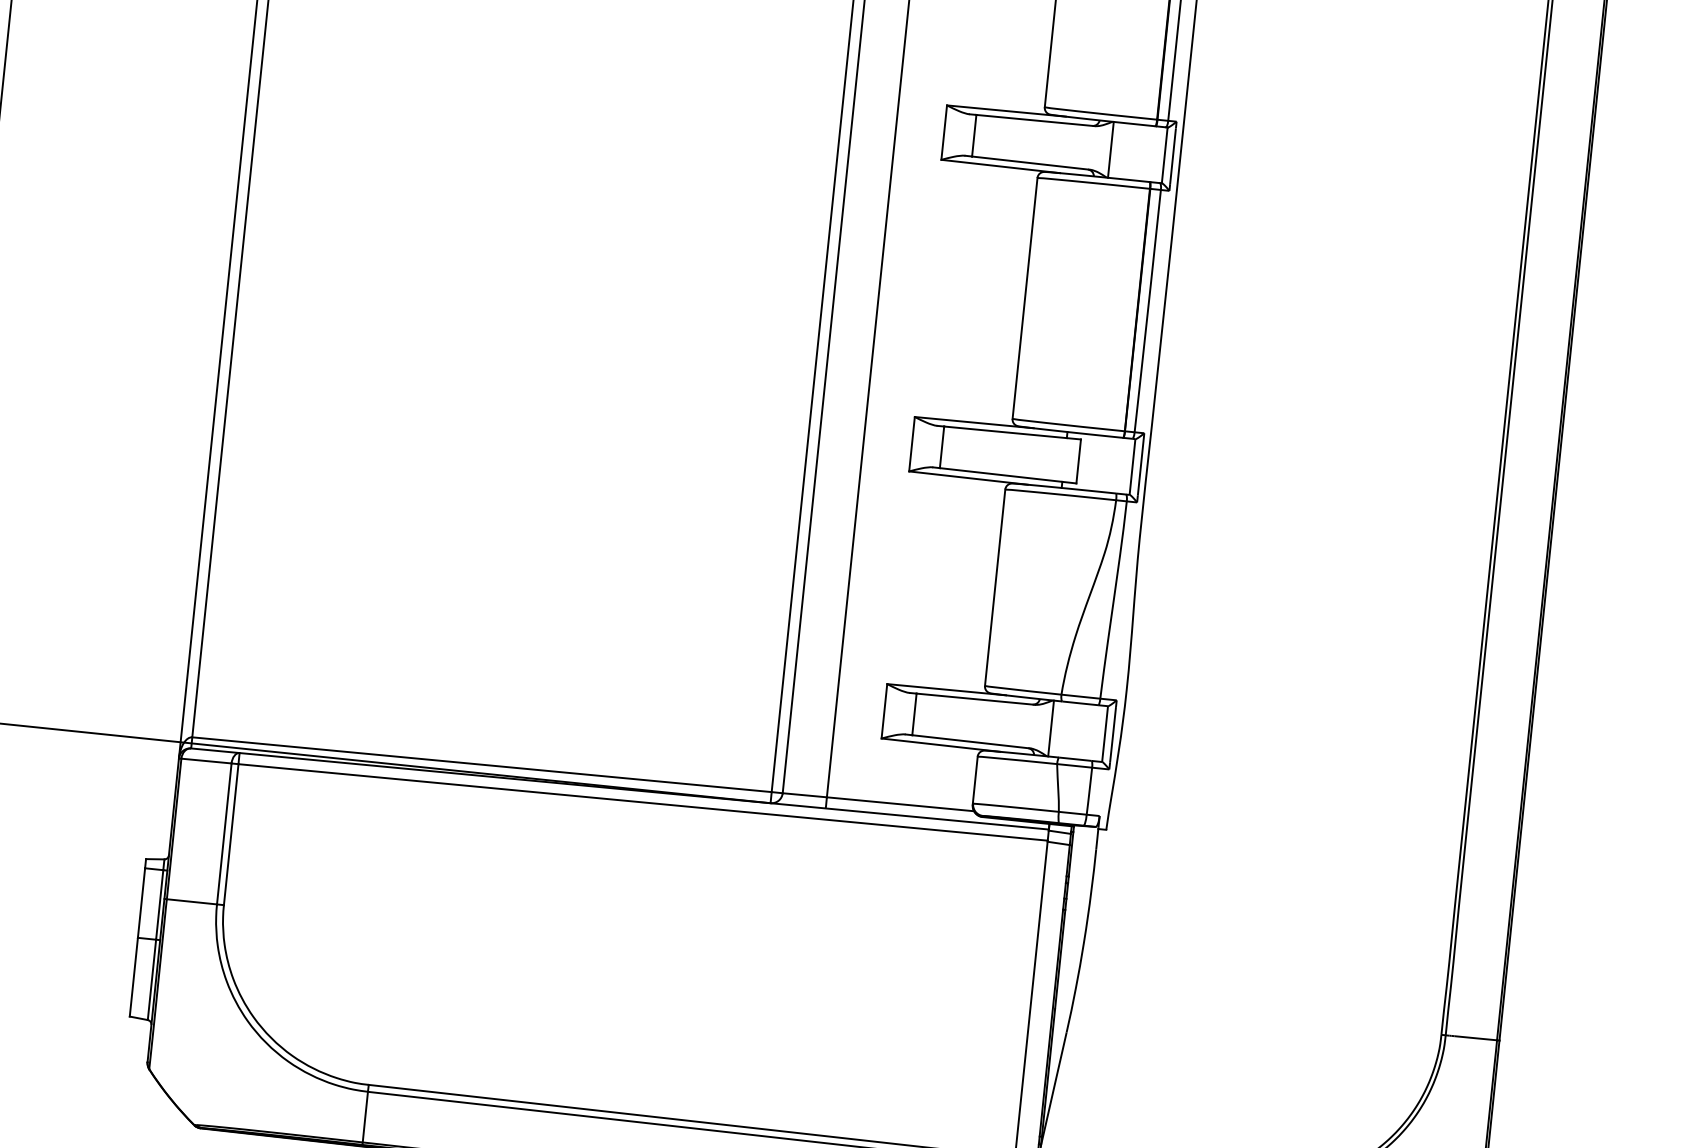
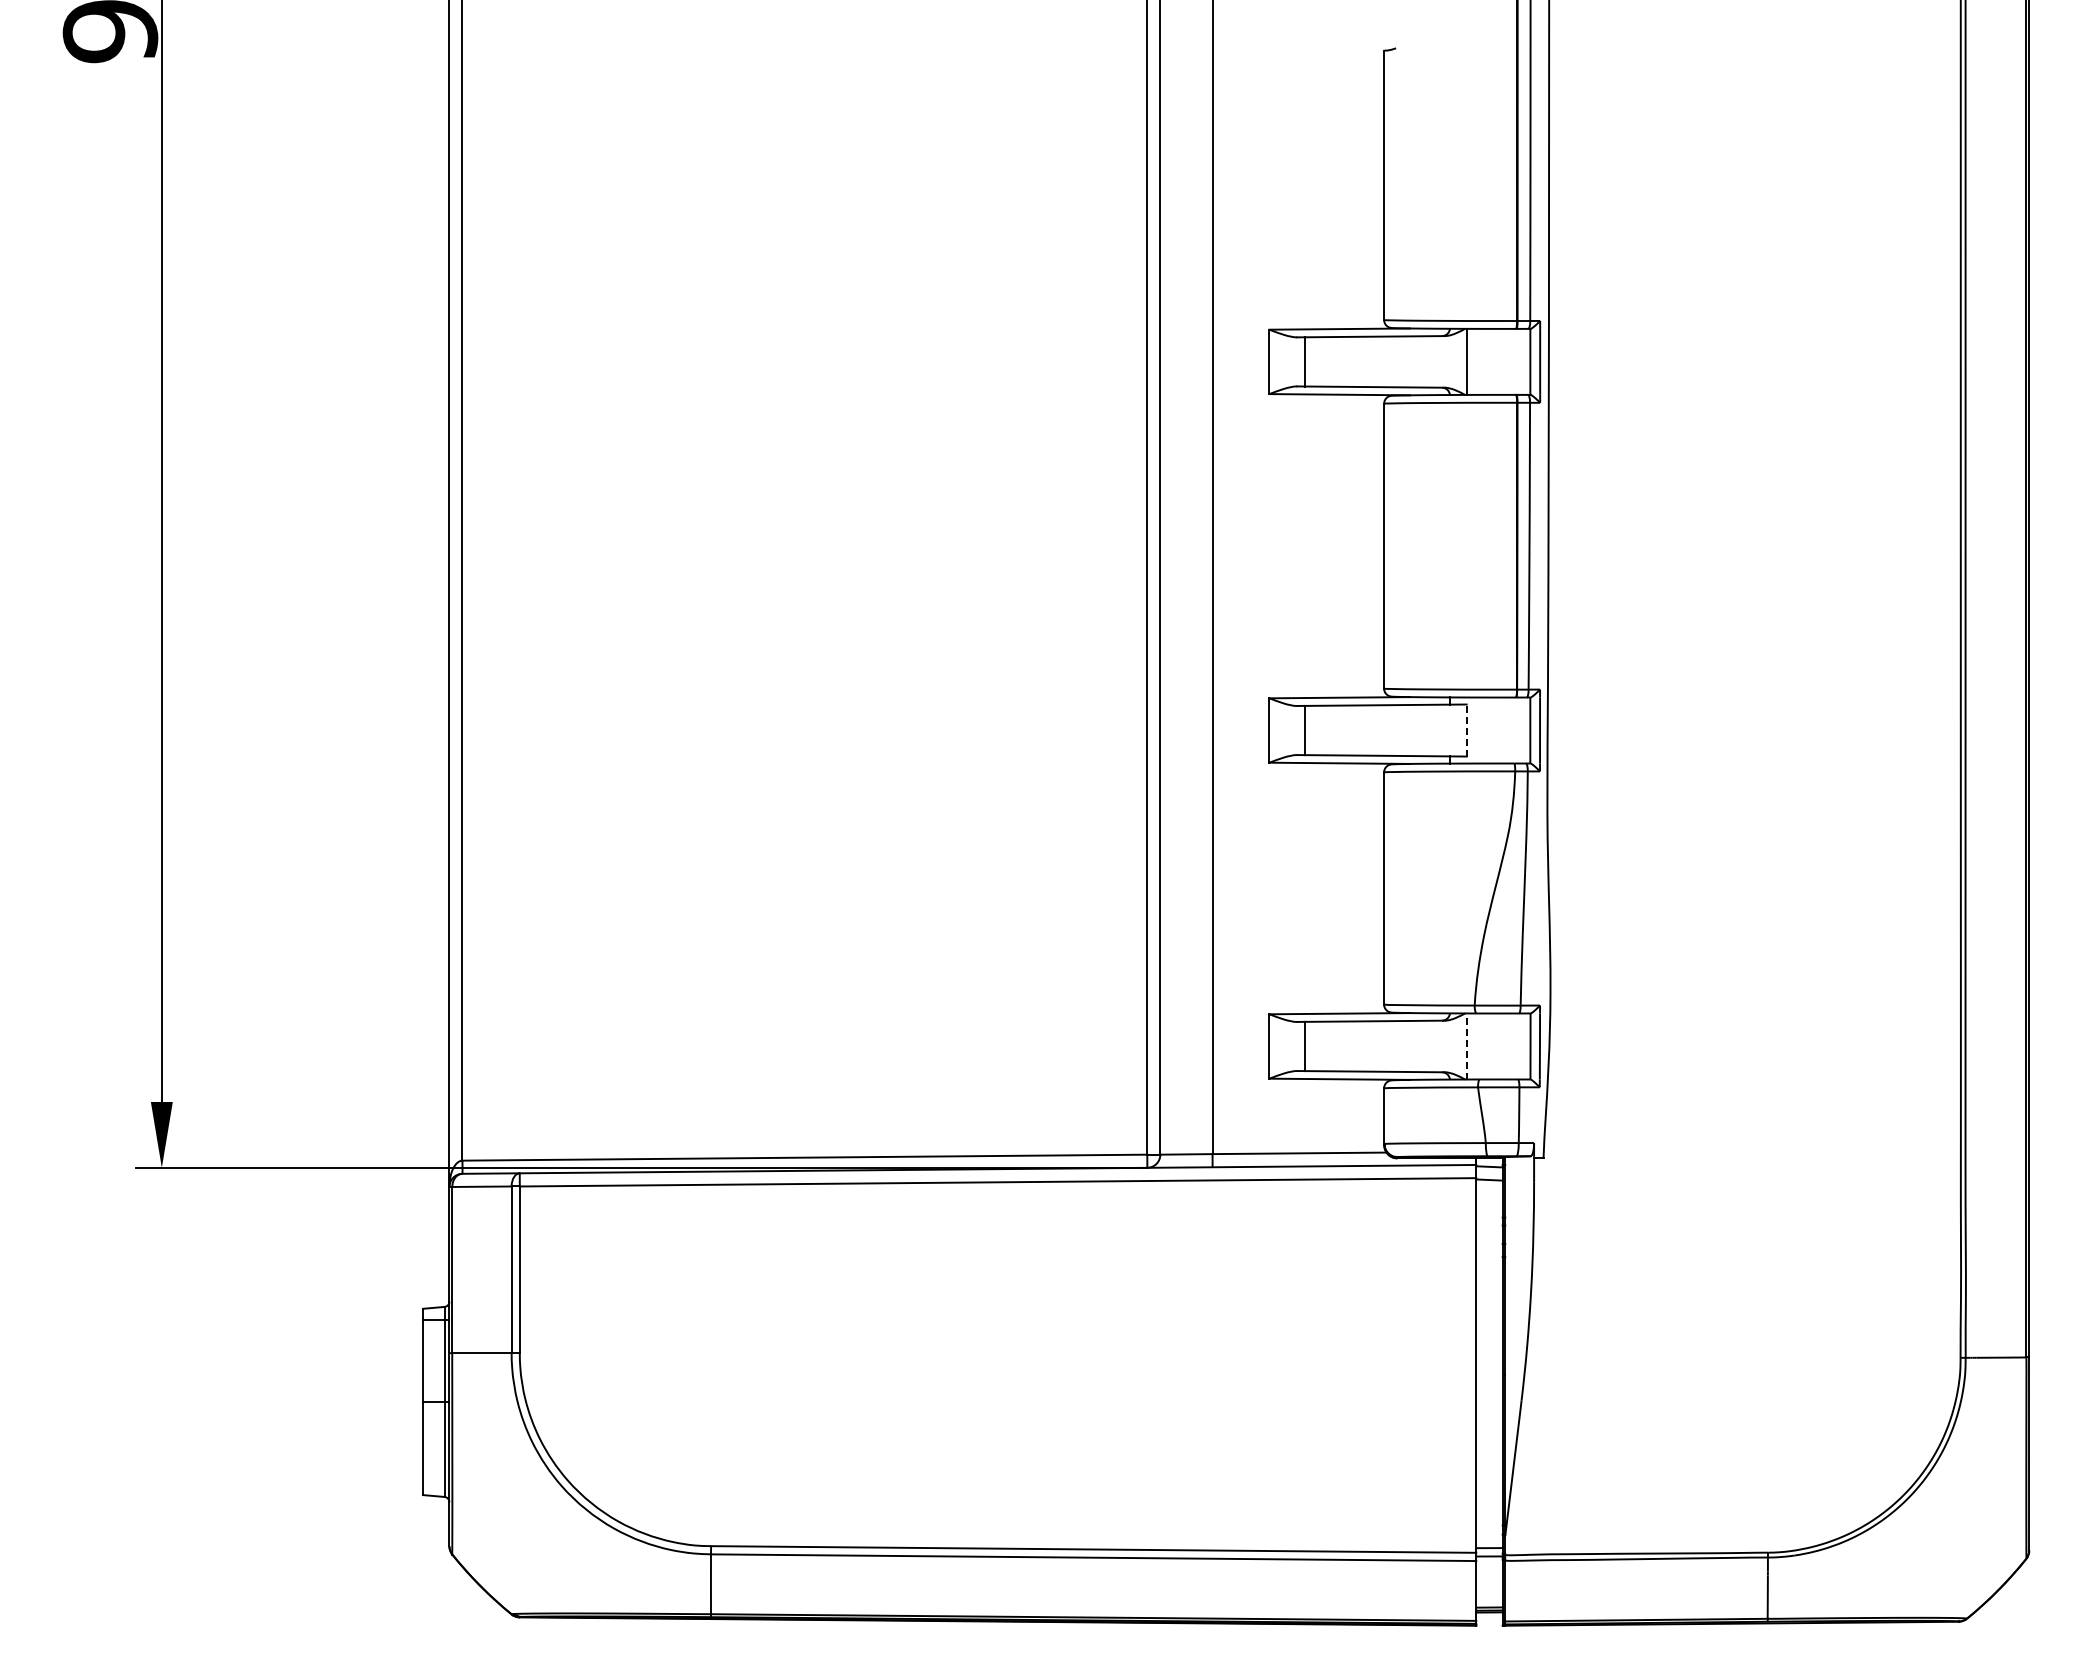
line: (1078, 461) -> (1466, 730), solid -> dashed
line: (1051, 727) -> (1466, 1045), solid -> dashed

